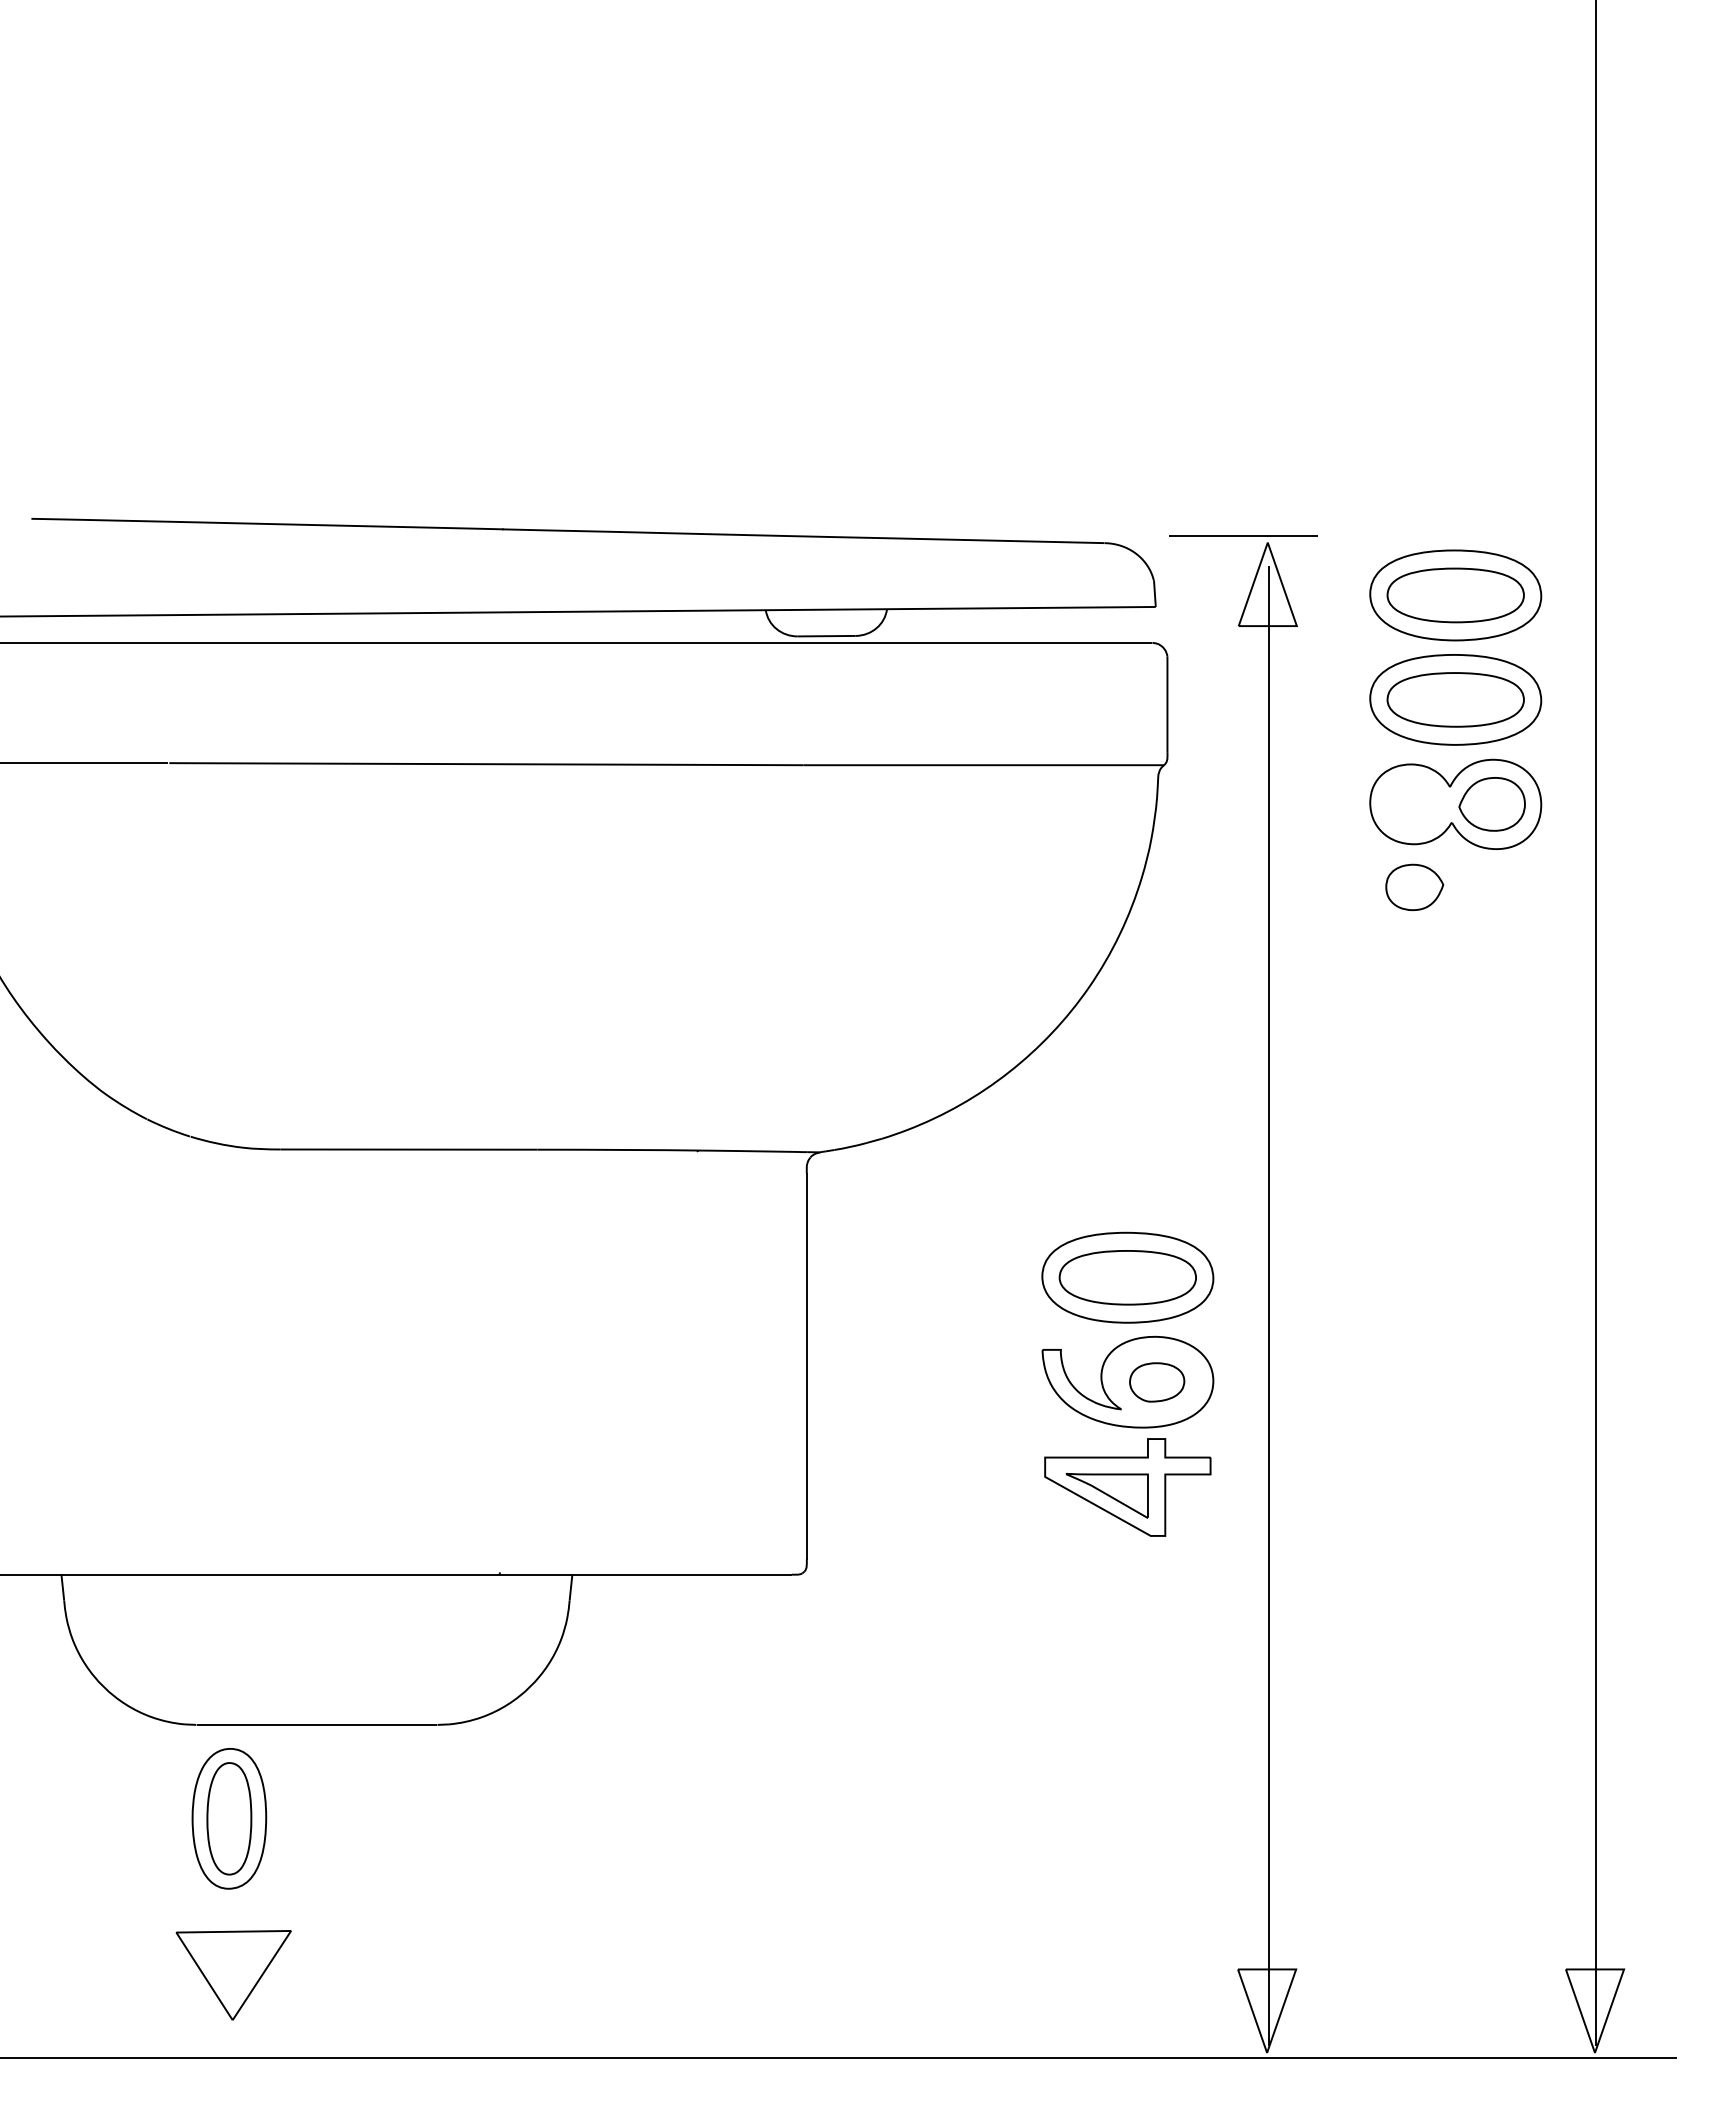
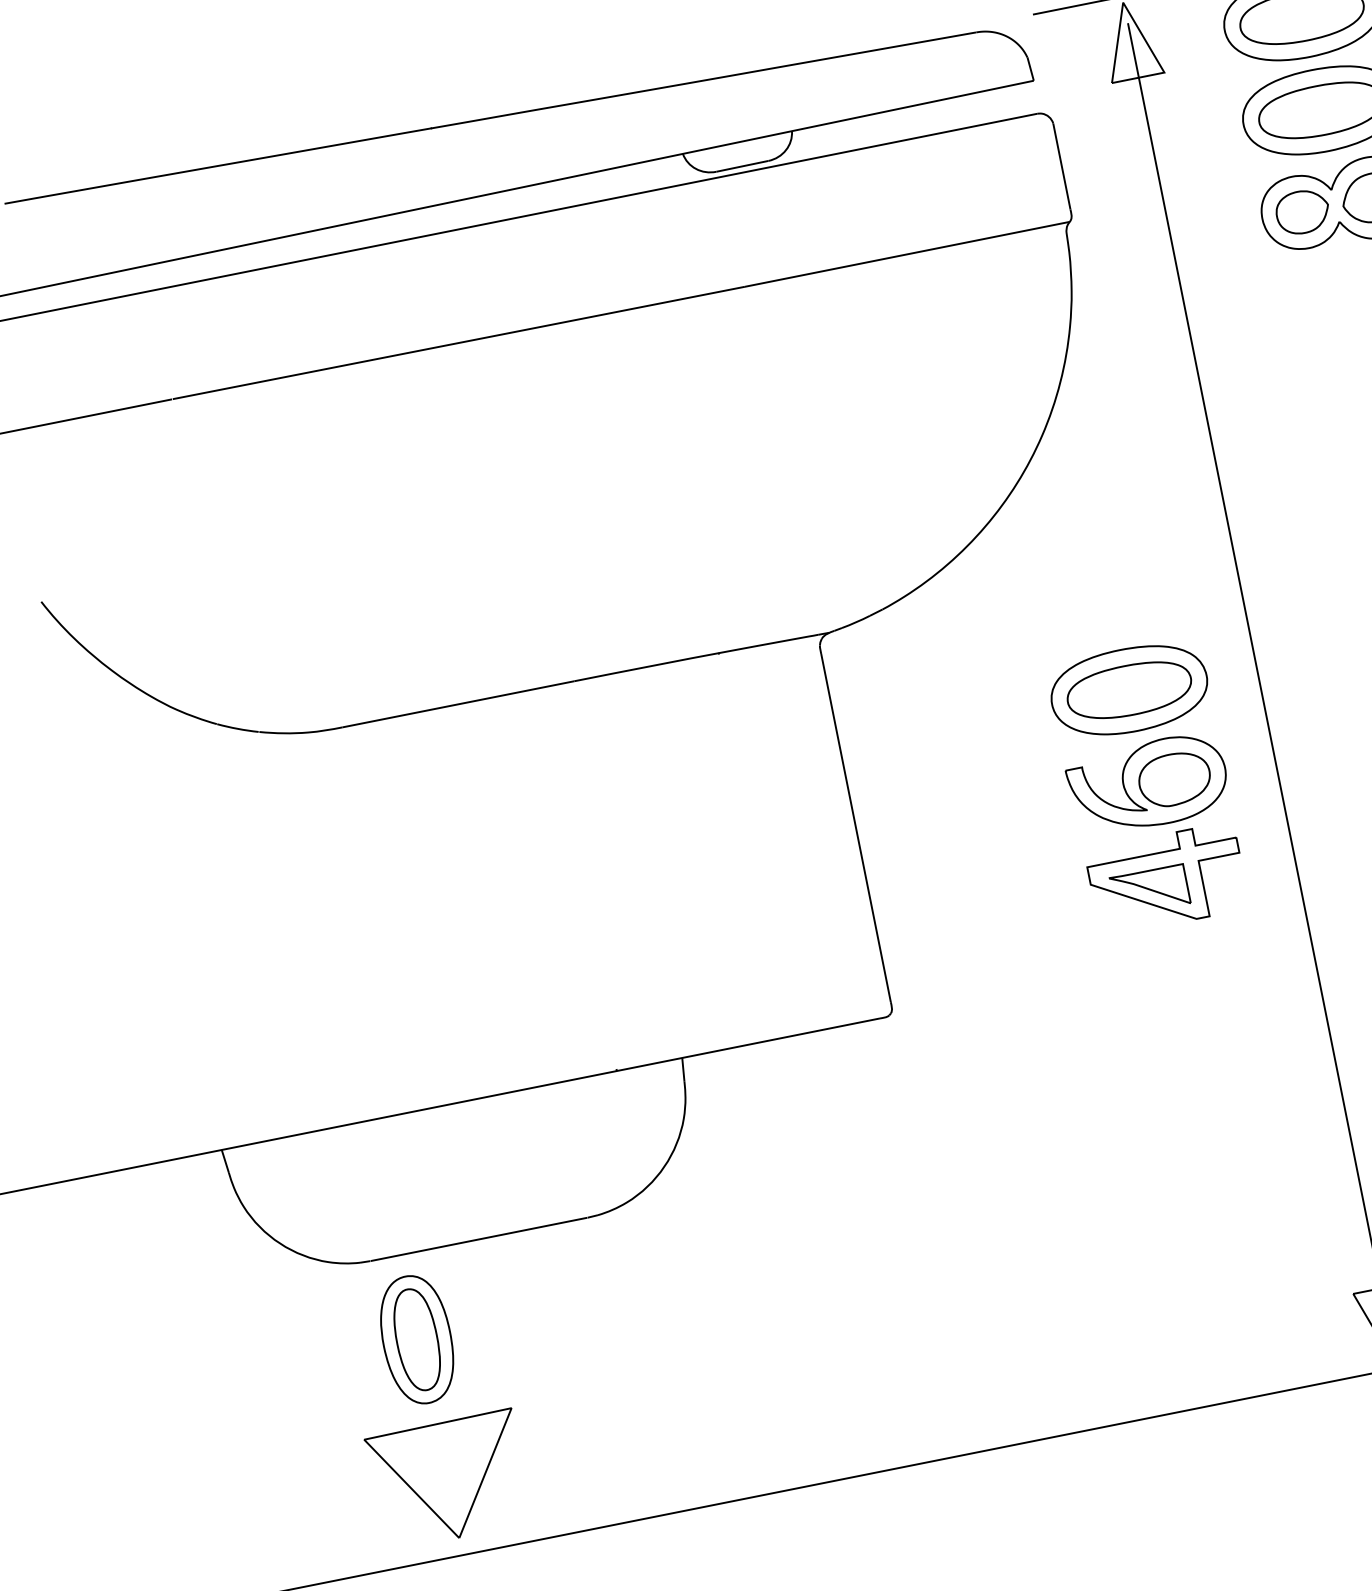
part: (1414, 886) -> (1302, 211), moved
part: (1156, 1382) -> (1174, 779), size x1.43
part: (233, 1975) -> (449, 1480), size x1.43

